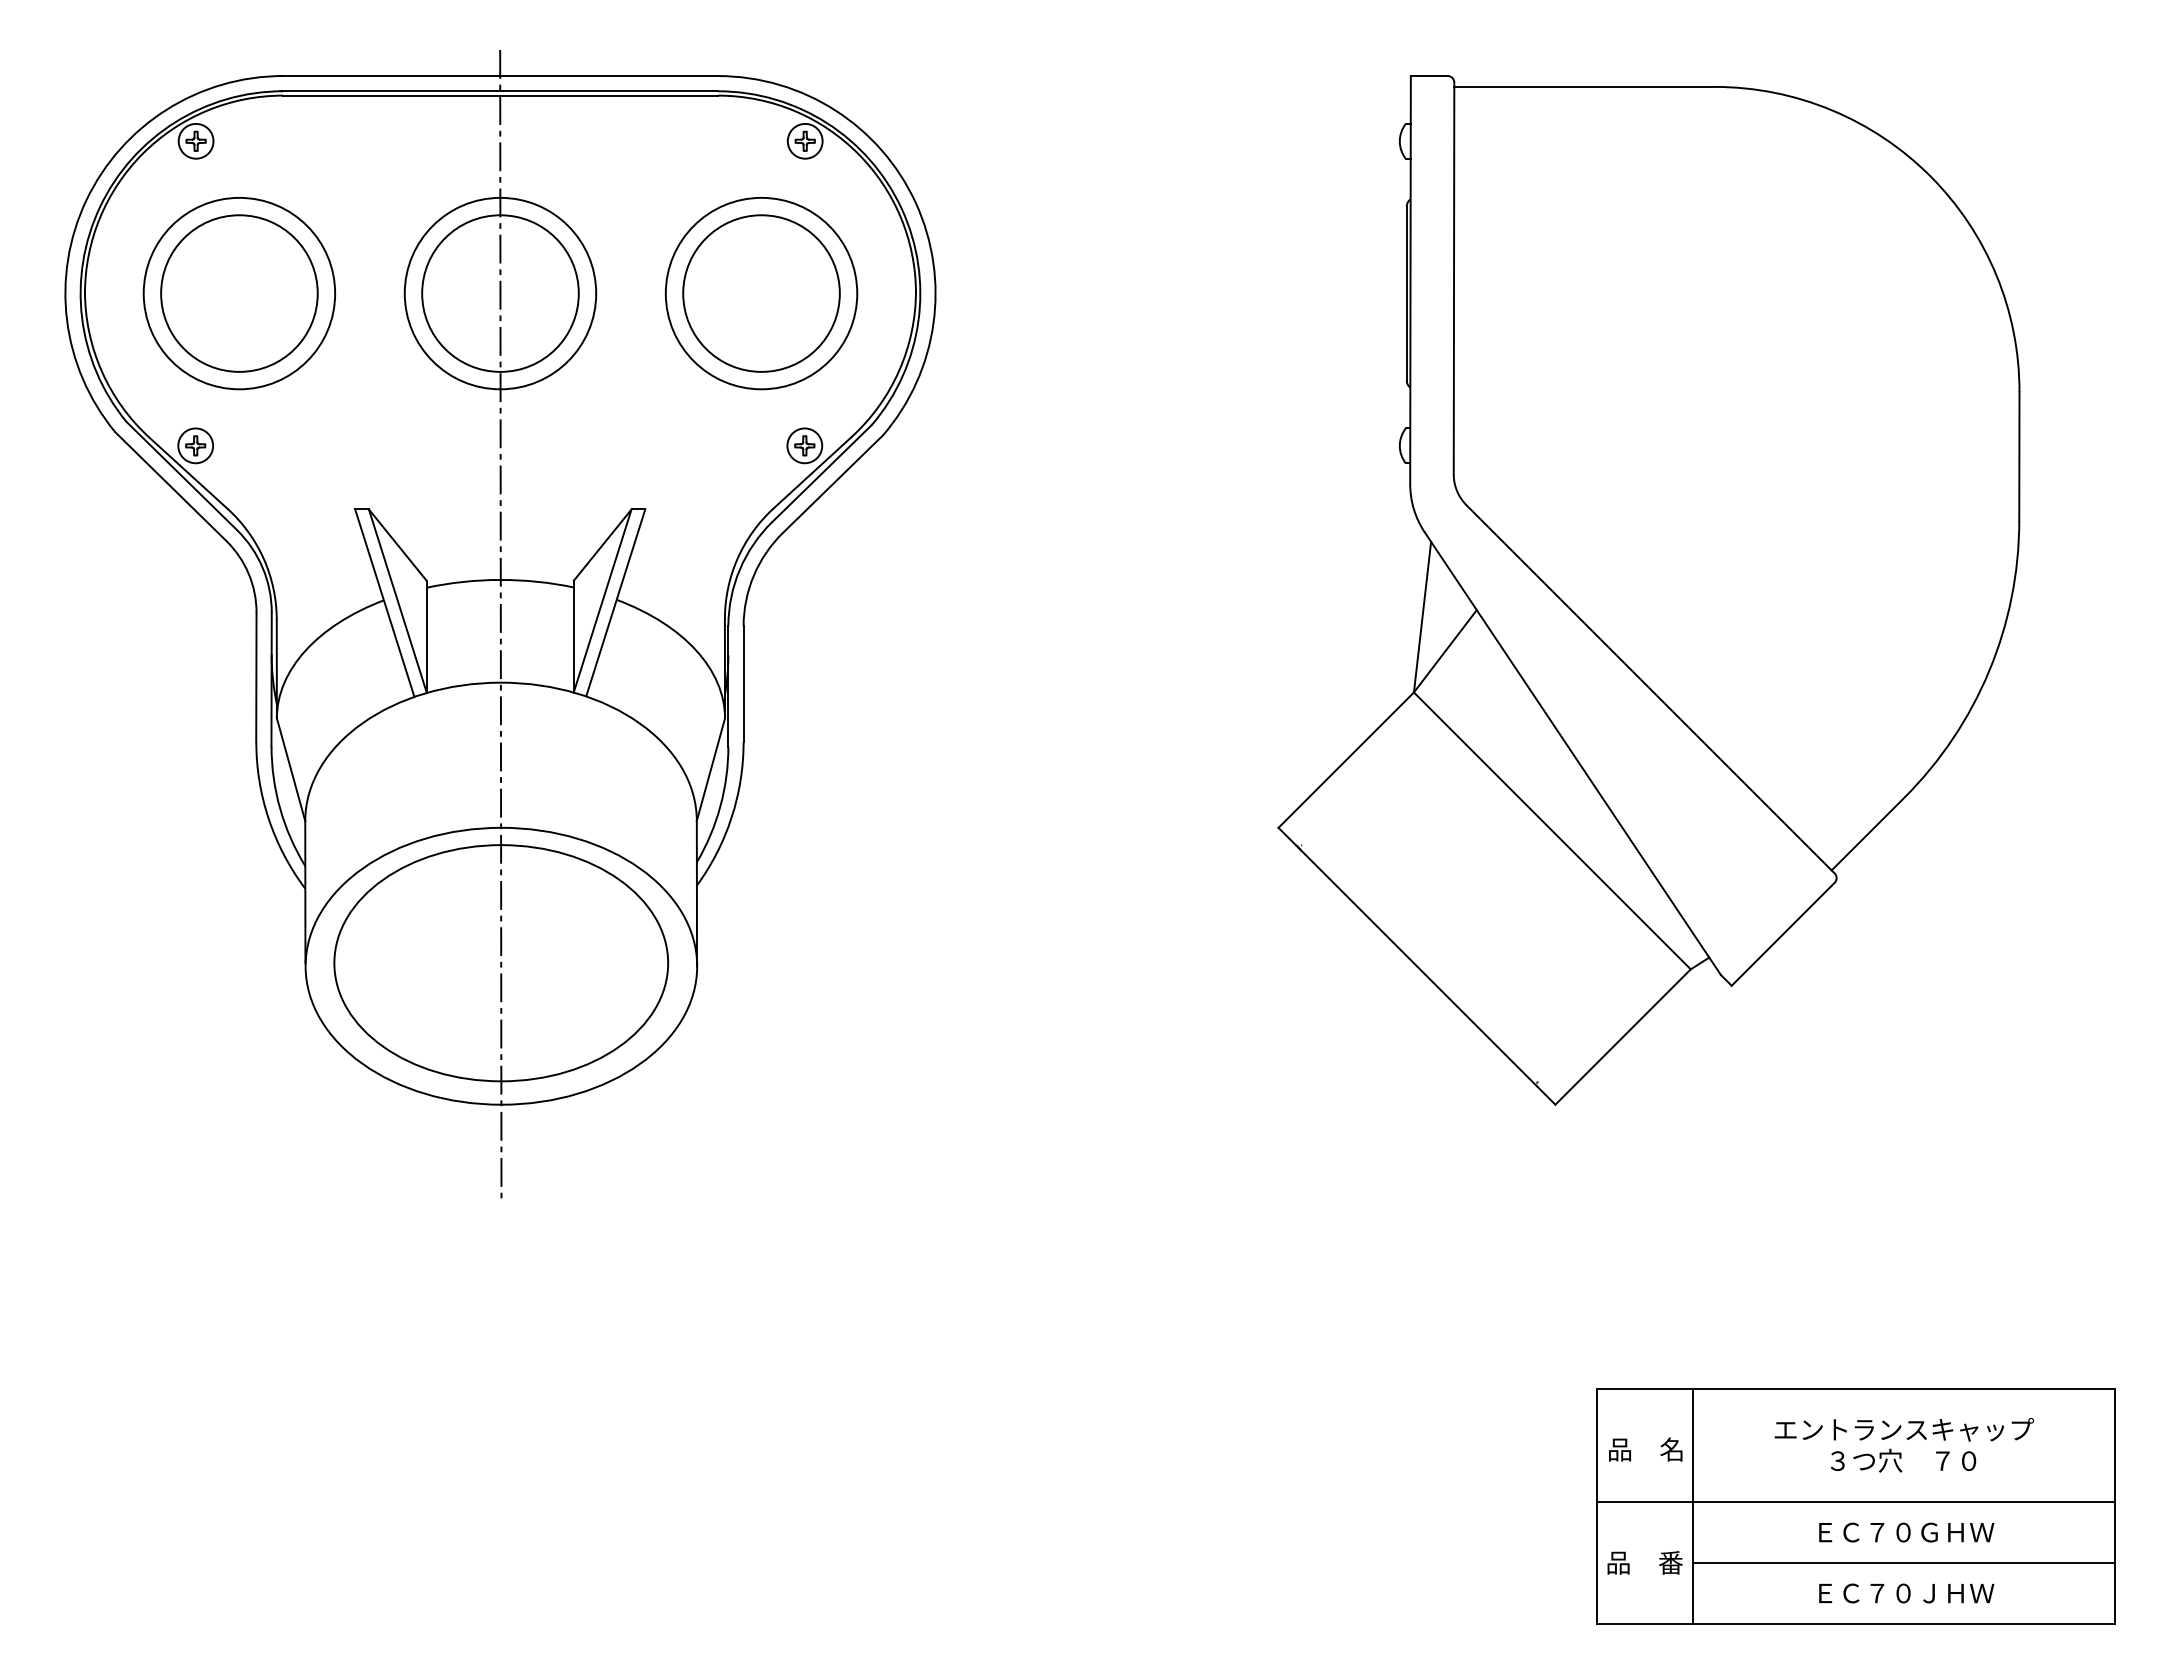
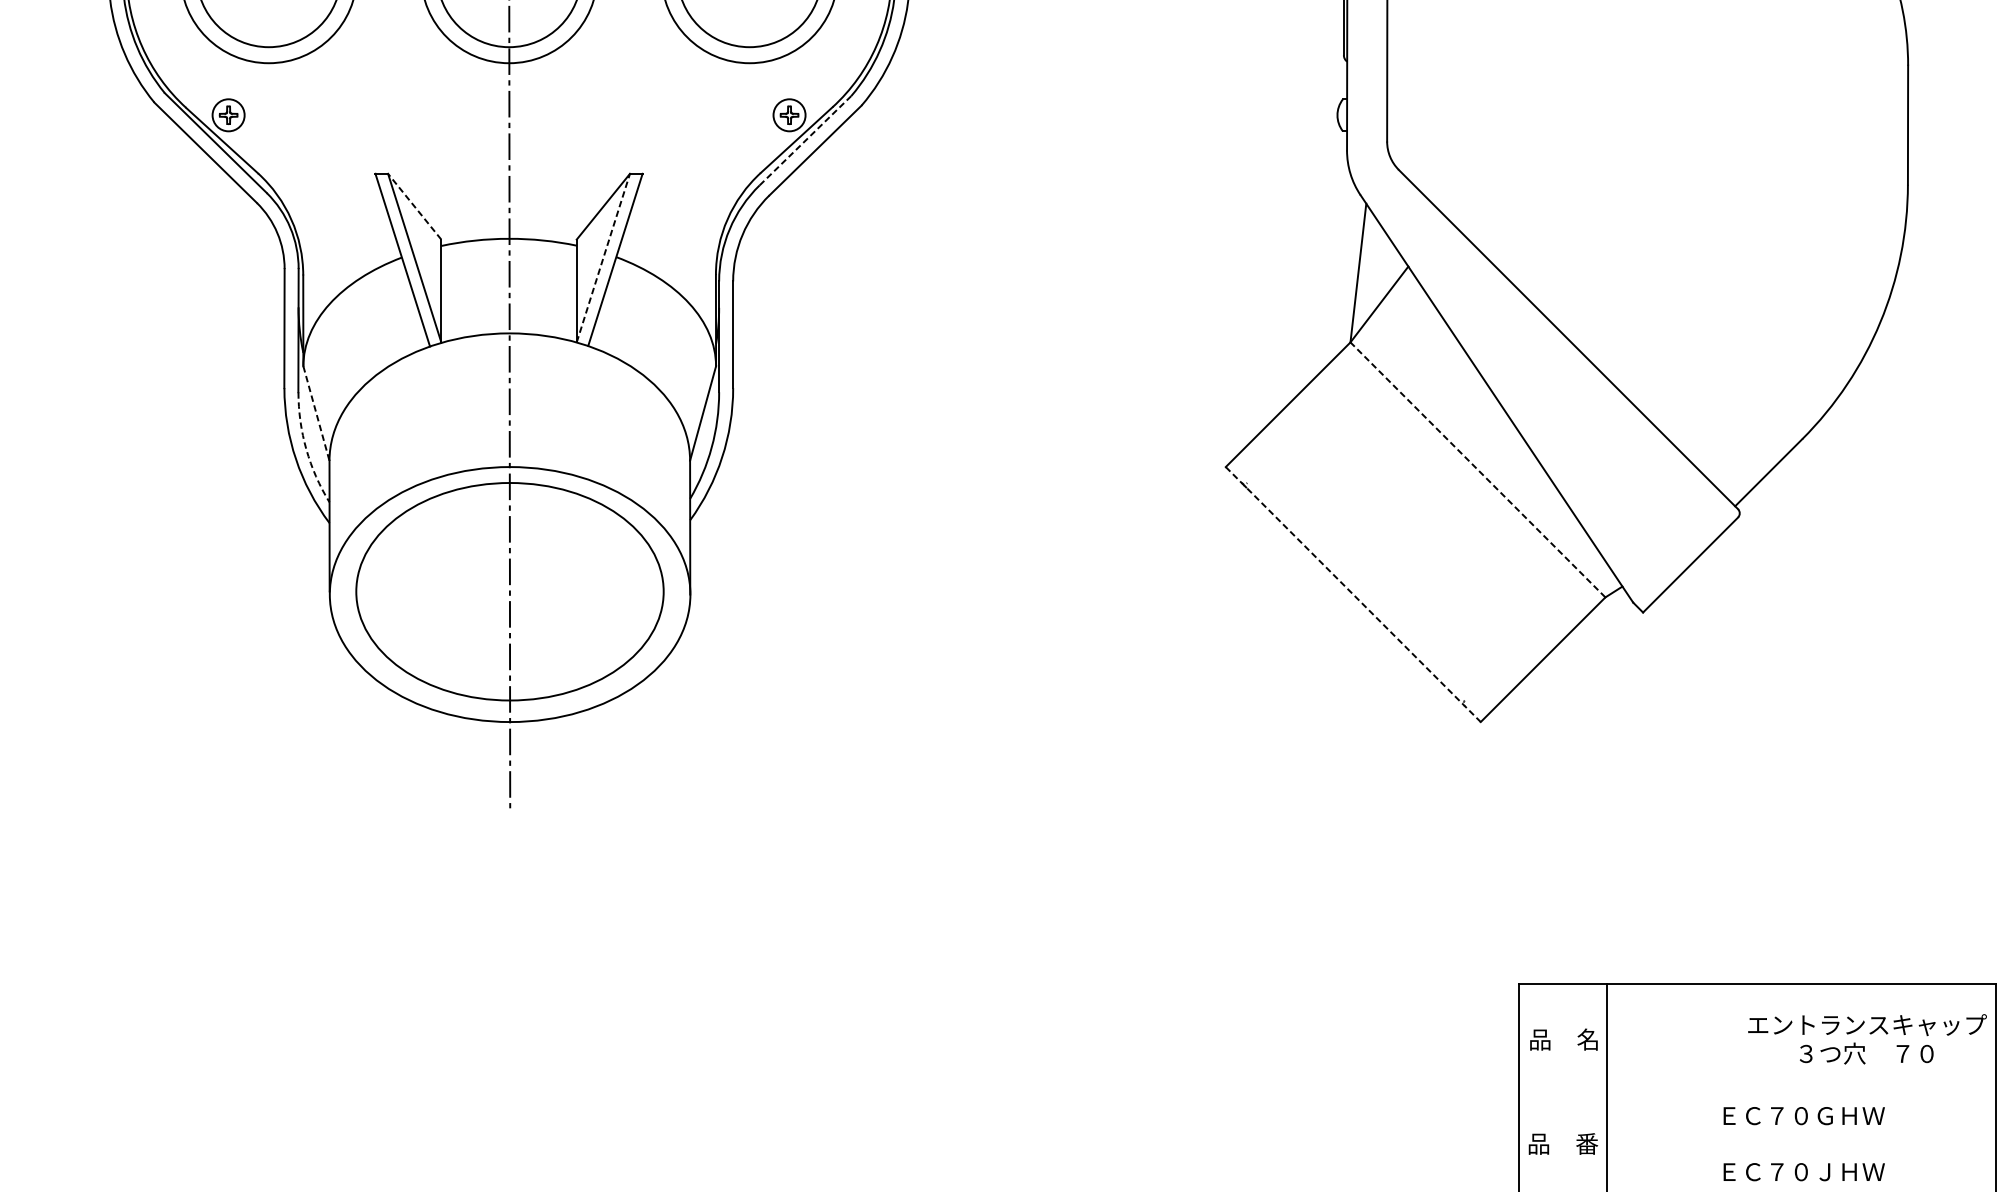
line: (822, 473) -> (805, 140), solid -> dashed
line: (397, 545) -> (414, 207), solid -> dashed
line: (602, 600) -> (603, 257), solid -> dashed
line: (291, 770) -> (316, 414), solid -> dashed
arc: (280, 808) -> (306, 449), solid -> dashed
line: (1552, 830) -> (1478, 469), solid -> dashed
line: (1416, 966) -> (1352, 594), solid -> dashed
text: (1904, 1444) -> (1867, 1038), moved
line: (1855, 1502) -> (1757, 1088), removed
line: (1903, 1563) -> (1801, 1144), removed

